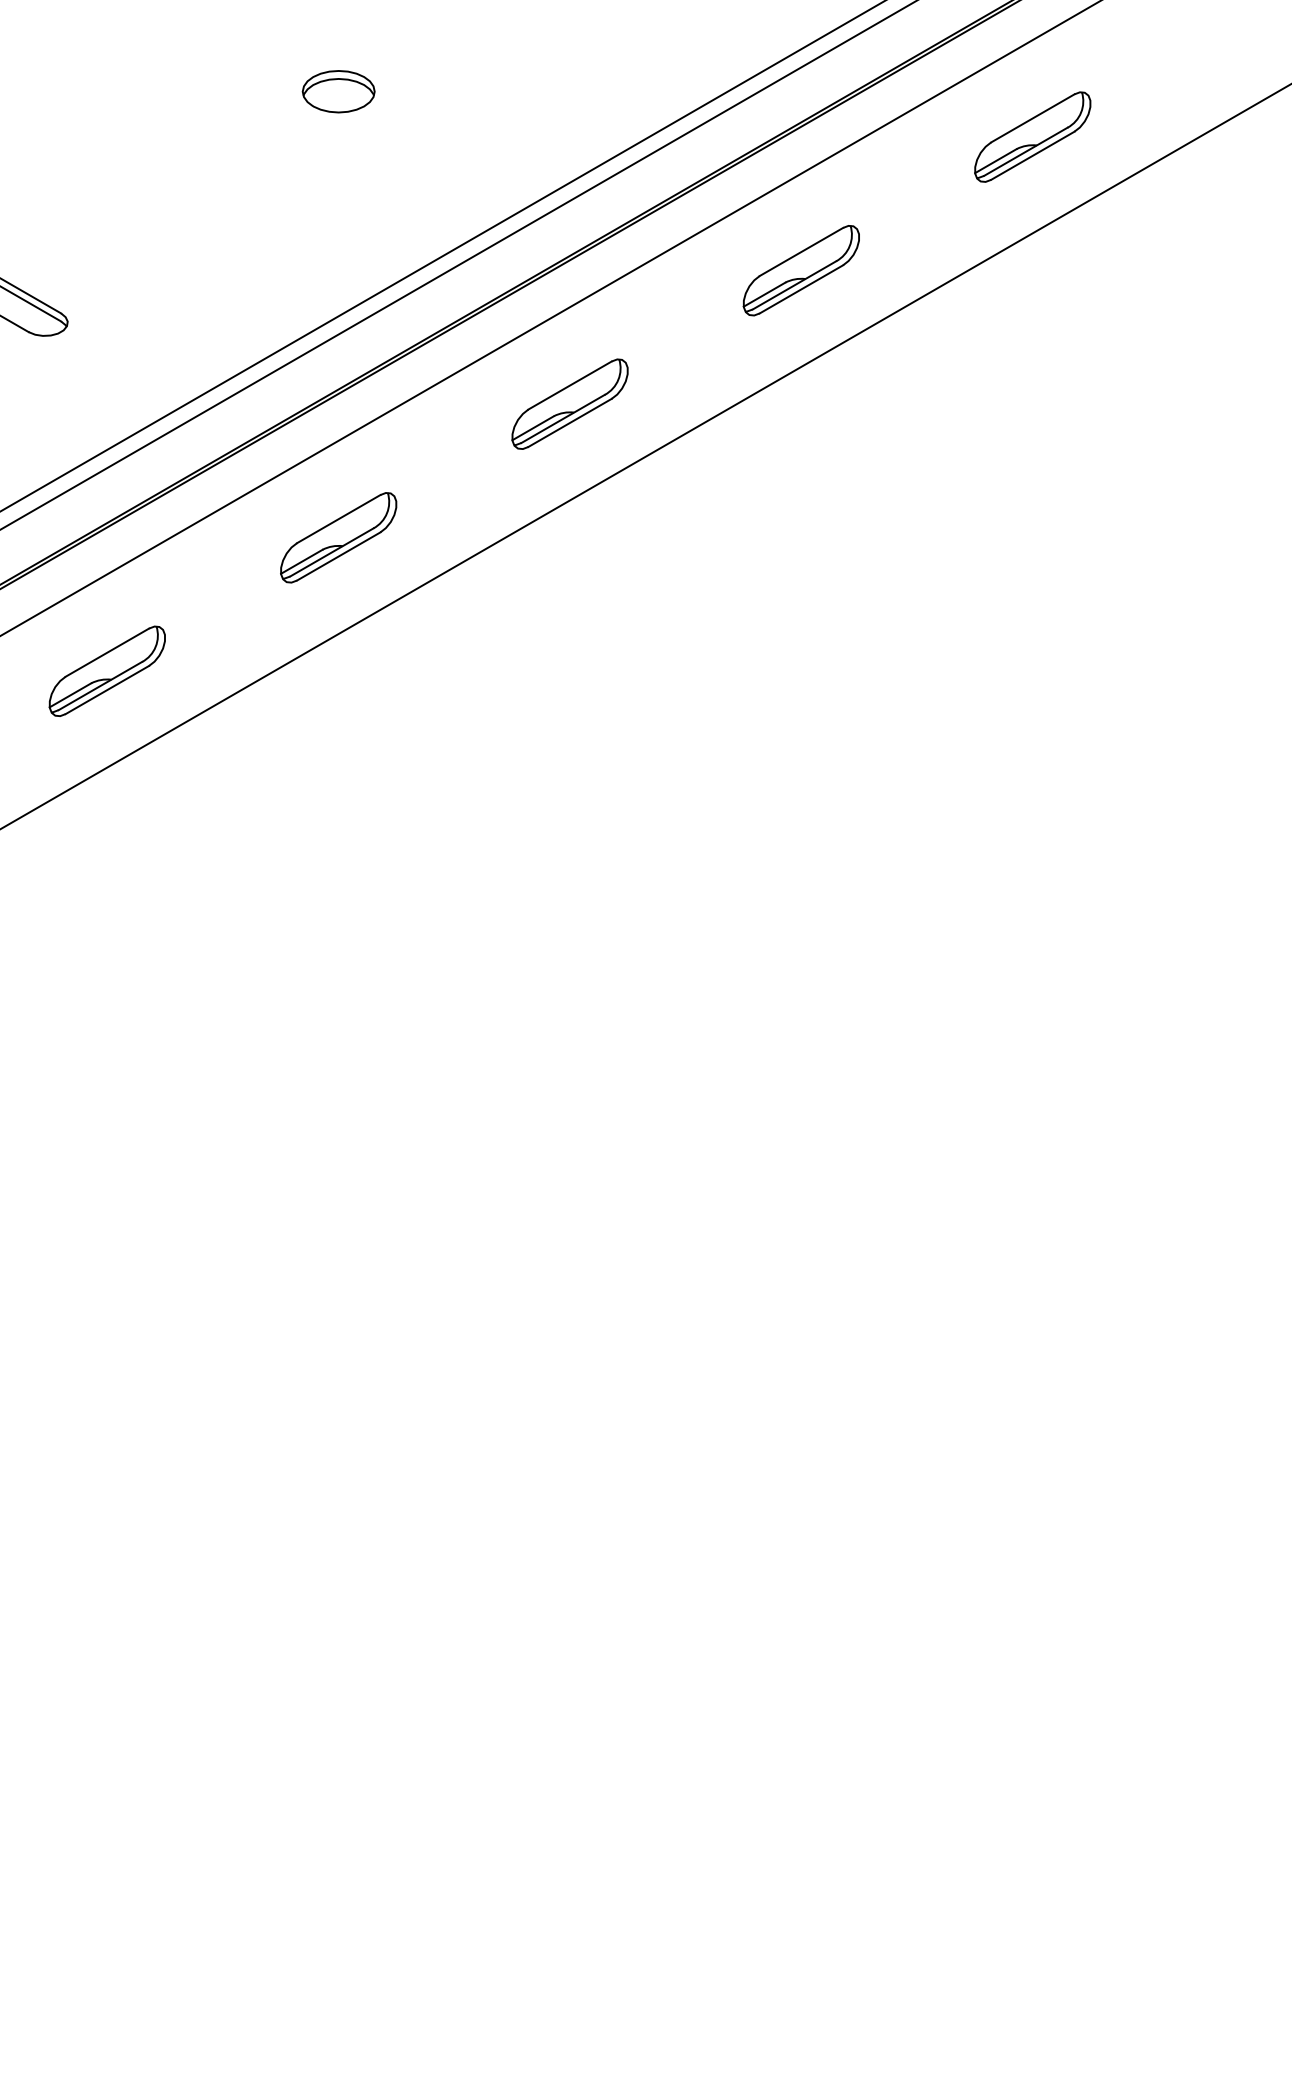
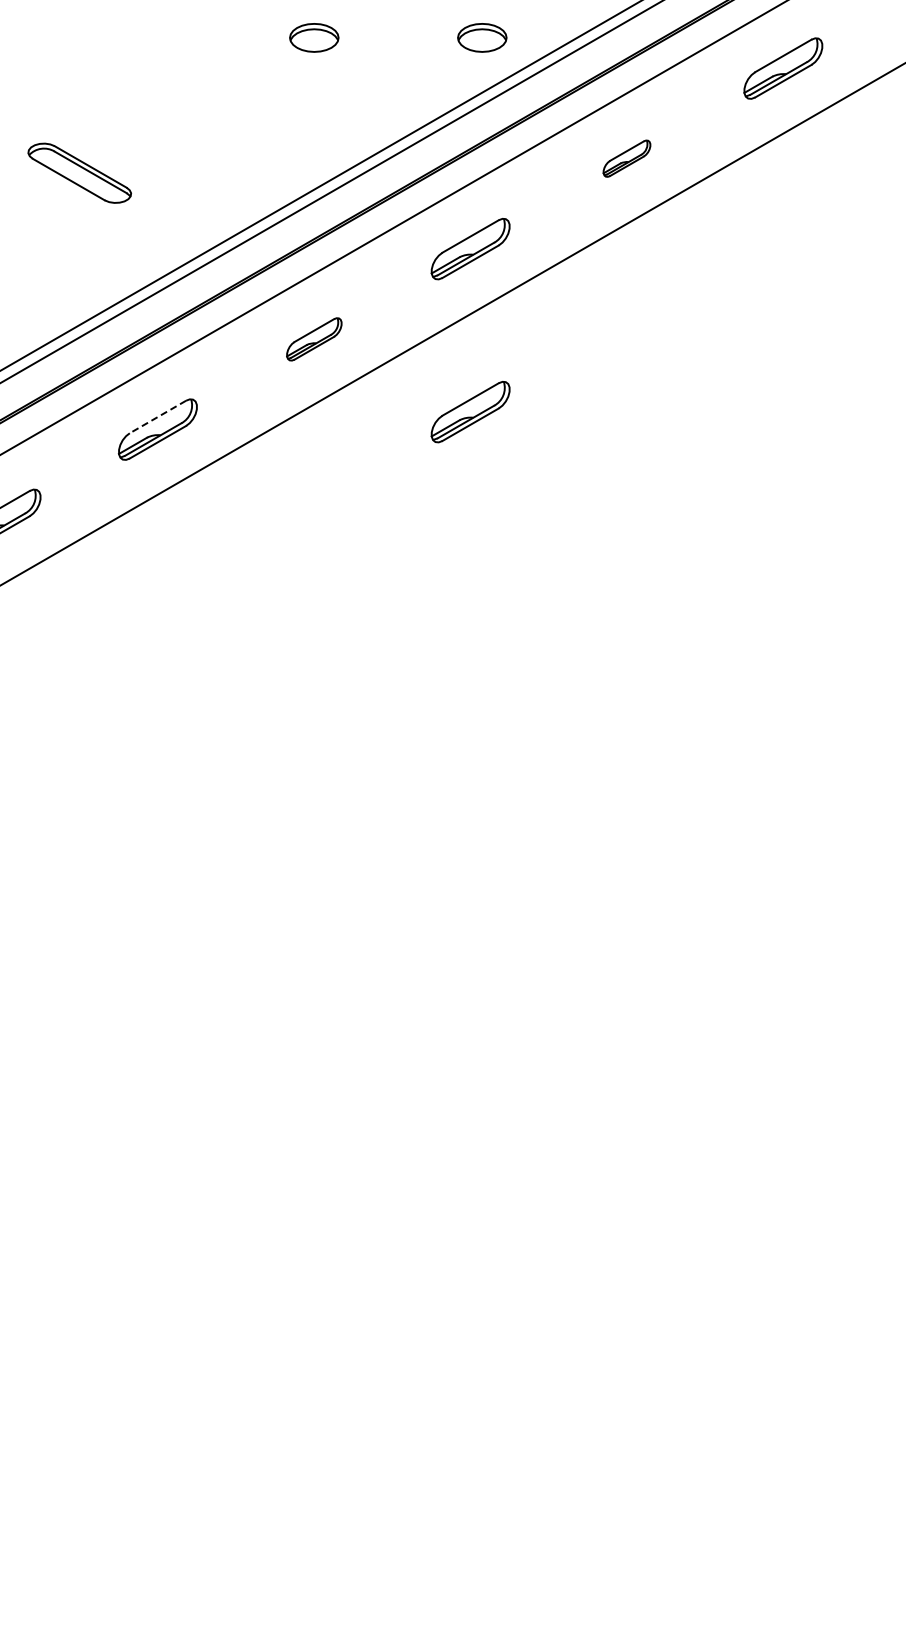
part: (587, 91) -> (482, 37), added
part: (800, 270) -> (626, 158), size x0.6
part: (339, 537) -> (314, 339), size x0.7
part: (569, 646) -> (470, 412), added
line: (106, 653) -> (157, 417), solid -> dashed

